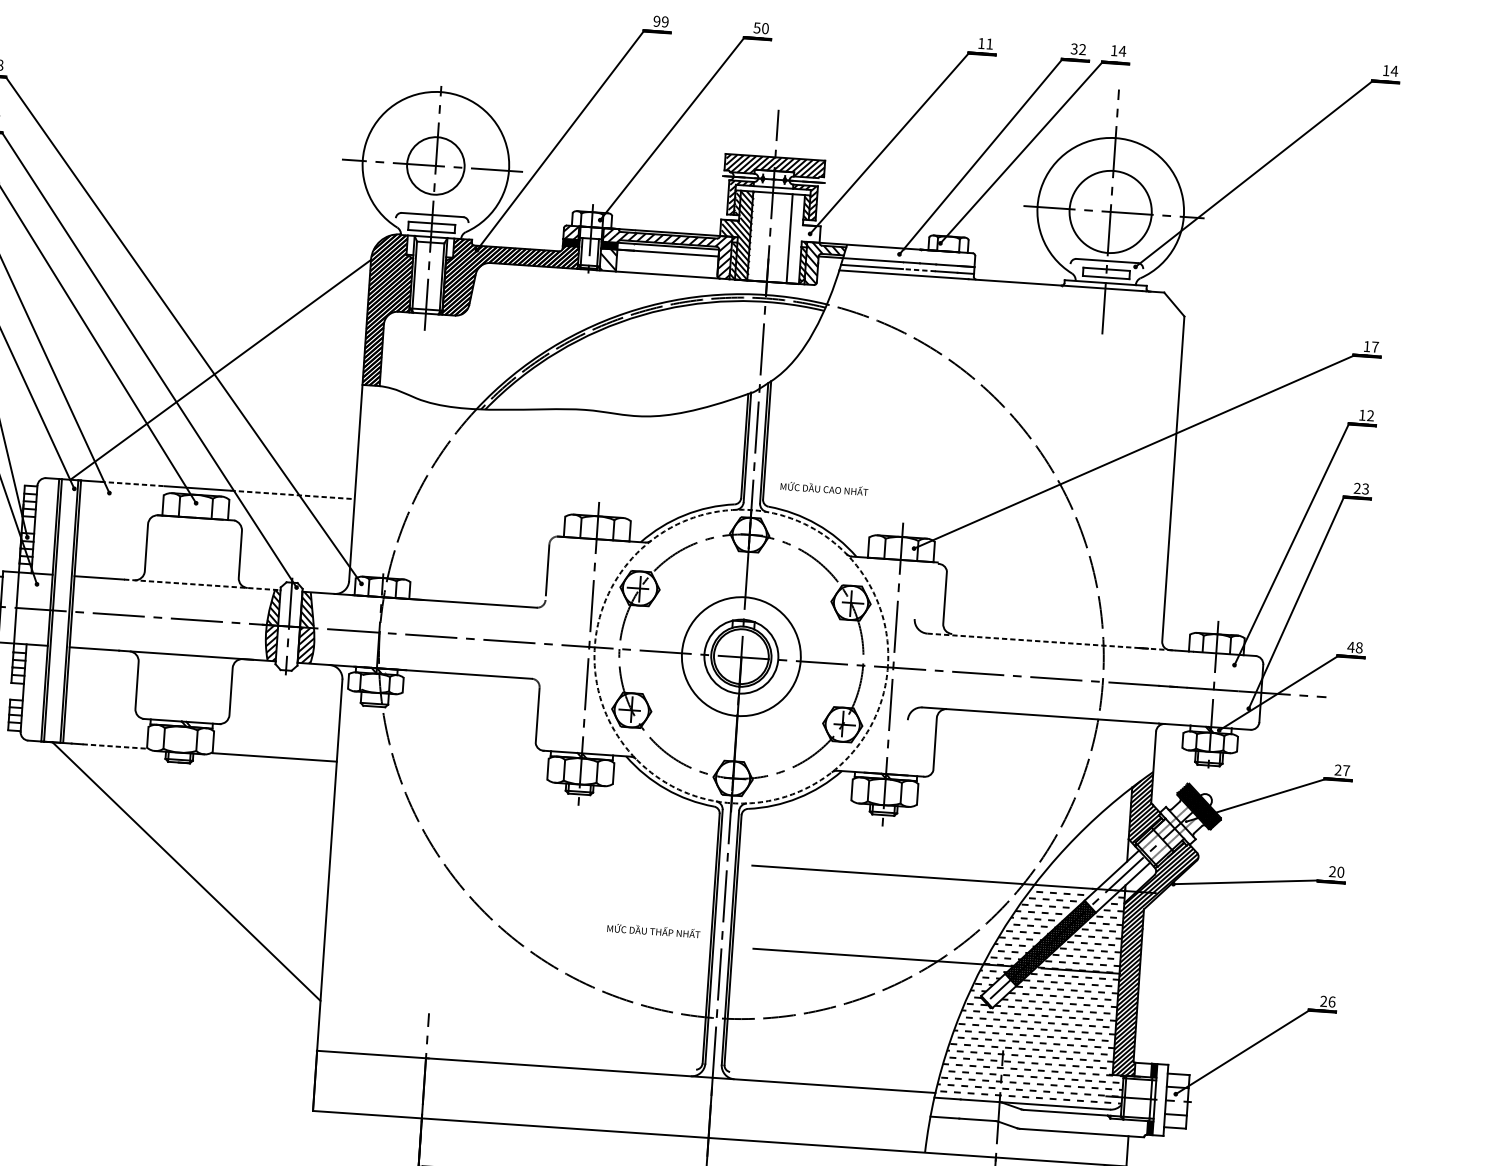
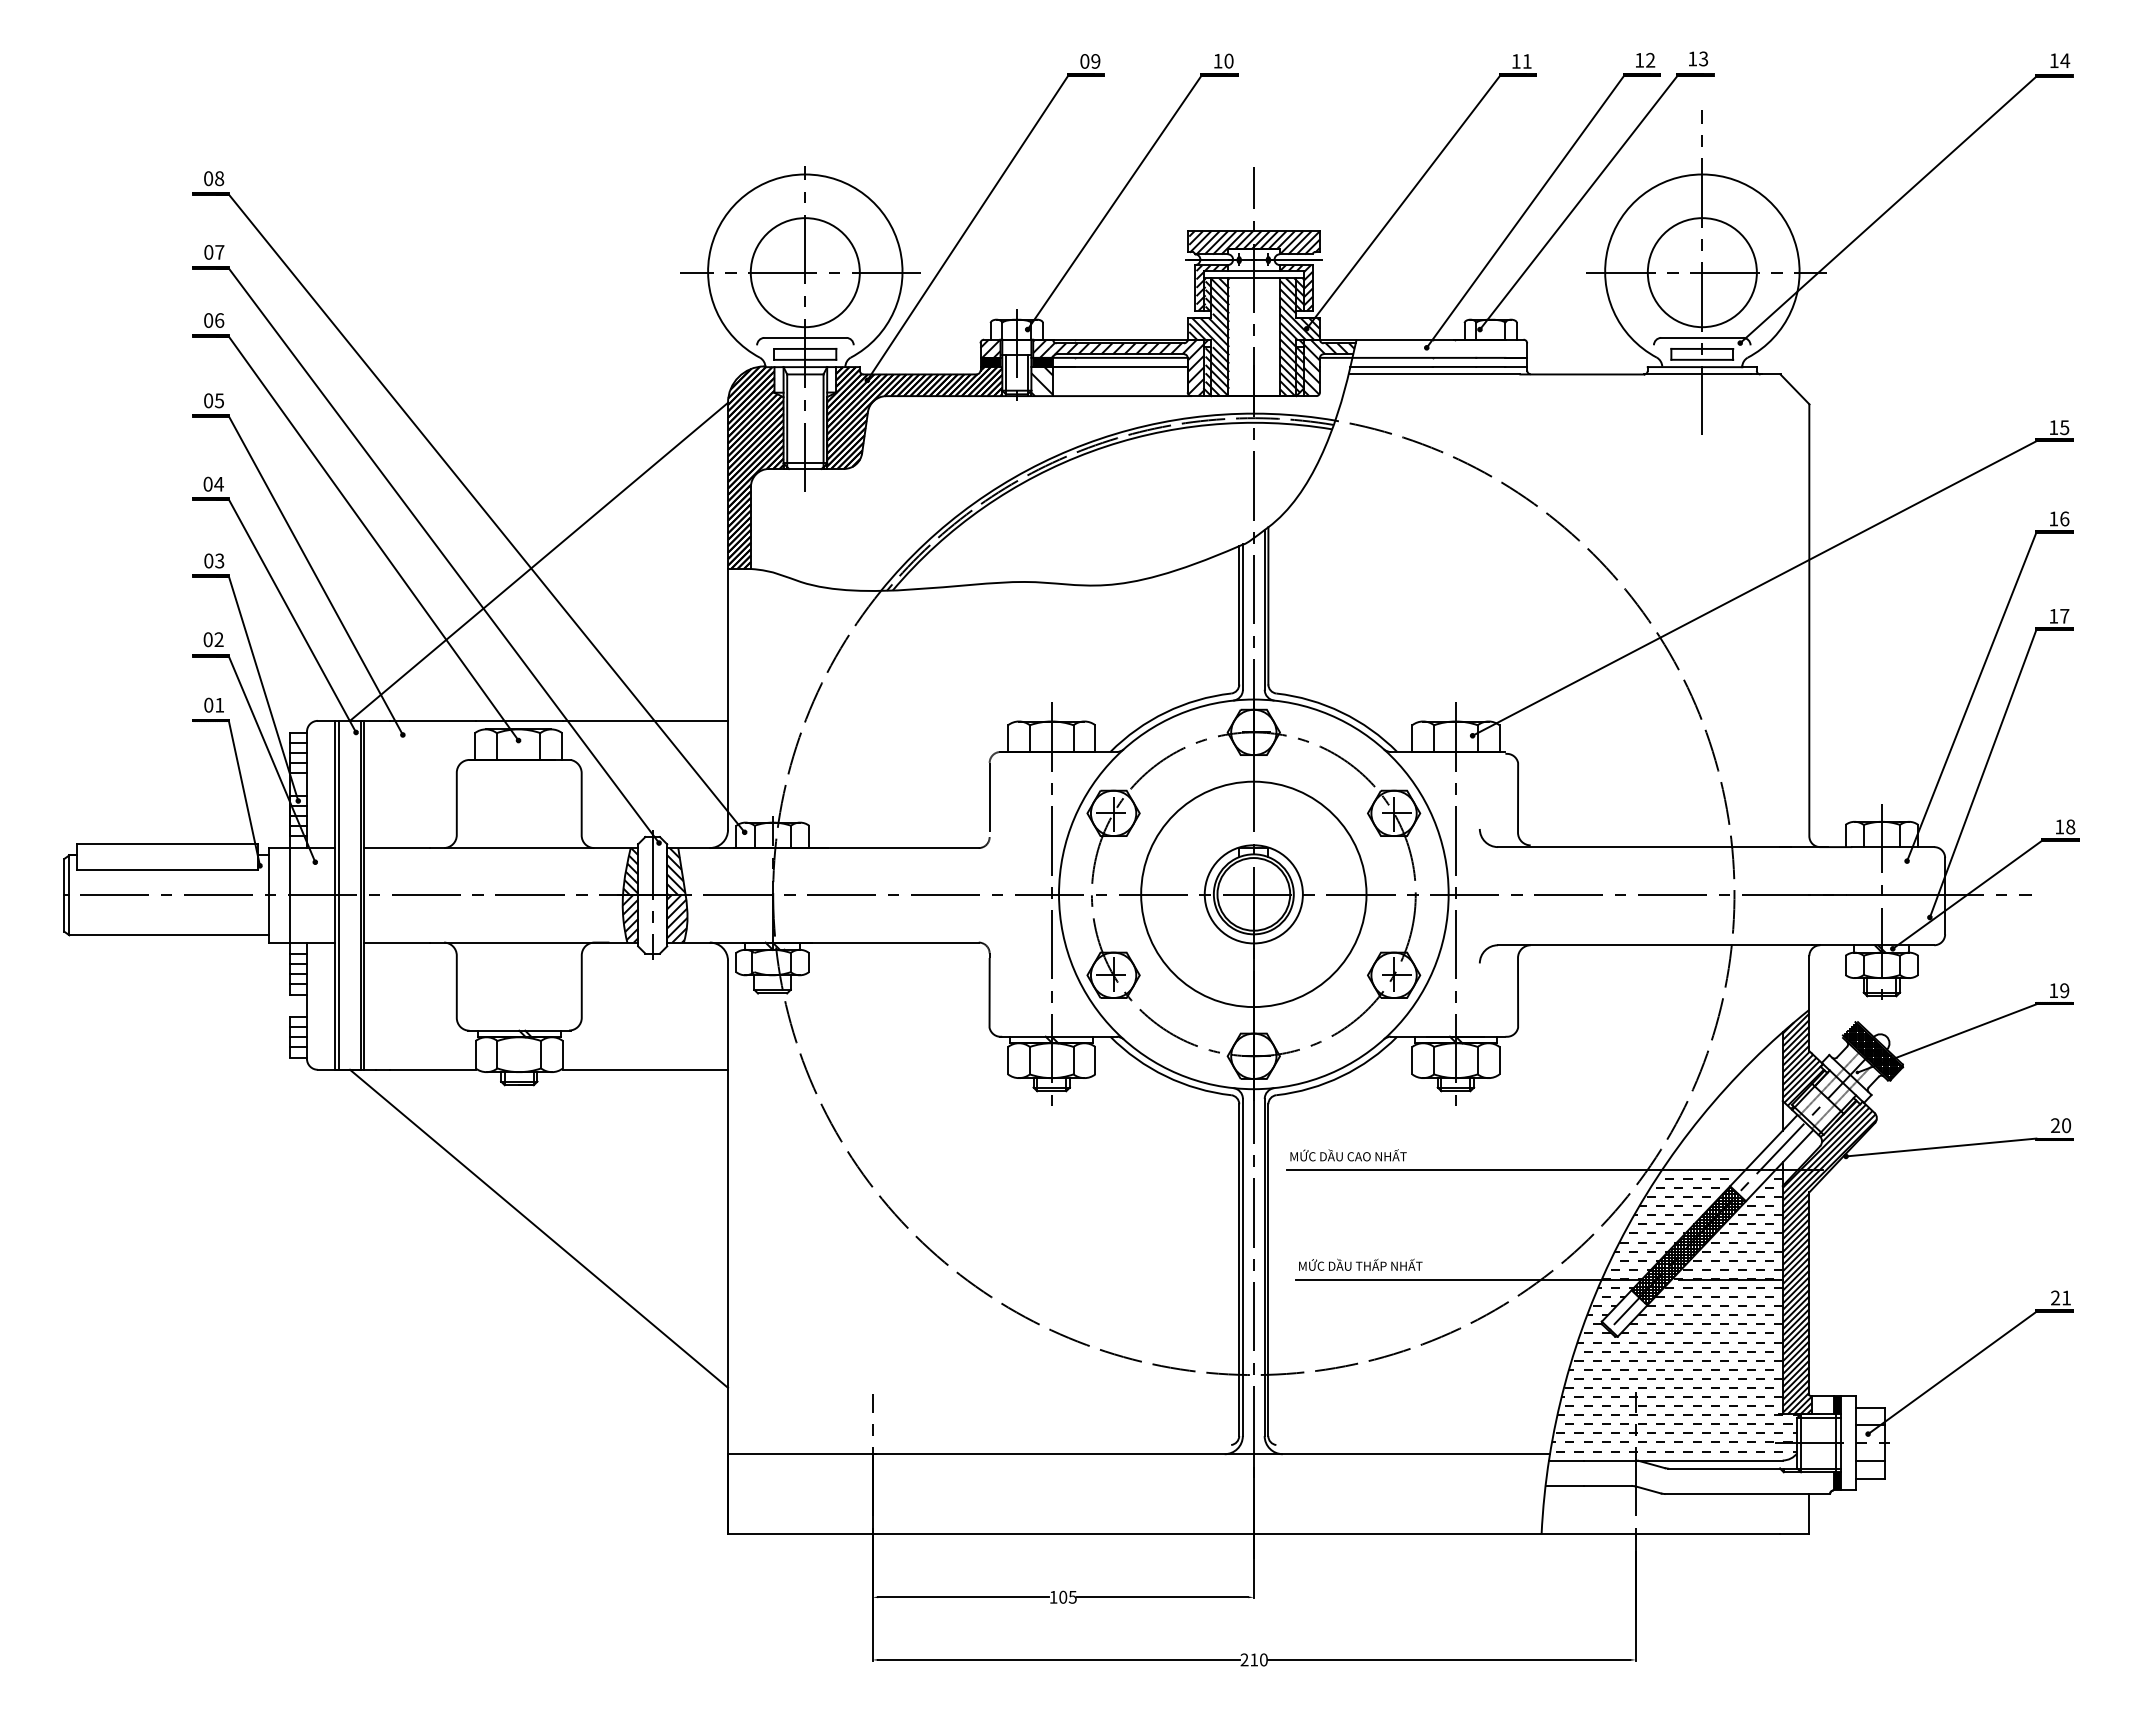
text: (656, 21) -> (1084, 61), 99 -> 09
text: (756, 28) -> (1217, 61), 50 -> 10
text: (1074, 48) -> (1639, 59), 32 -> 12
text: (1122, 50) -> (1703, 58), 14 -> 13
circle: (435, 165) -> (804, 272), size x1.43
hatch: (805, 240) -> (1300, 337), added
line: (919, 269) -> (1454, 366), dashed -> solid
text: (1375, 347) -> (2064, 427), 17 -> 15
text: (1370, 415) -> (2064, 518), 12 -> 16
line: (132, 483) -> (432, 720), dashed -> solid
text: (824, 488) -> (1348, 1155), moved
text: (1361, 488) -> (2059, 615), 23 -> 17
line: (292, 494) -> (645, 720), dashed -> solid
line: (202, 585) -> (534, 848), dashed -> solid
line: (1051, 642) -> (1663, 847), dashed -> solid
text: (1350, 646) -> (2059, 826), 48 -> 18
circle: (741, 656) -> (1253, 894), dashed -> solid
circle: (741, 656) -> (1253, 894), size x1.43
line: (114, 746) -> (432, 1069), dashed -> solid
text: (1342, 770) -> (2059, 990), 27 -> 19
text: (653, 930) -> (1360, 1264), moved
text: (1332, 1001) -> (2066, 1297), 26 -> 21

